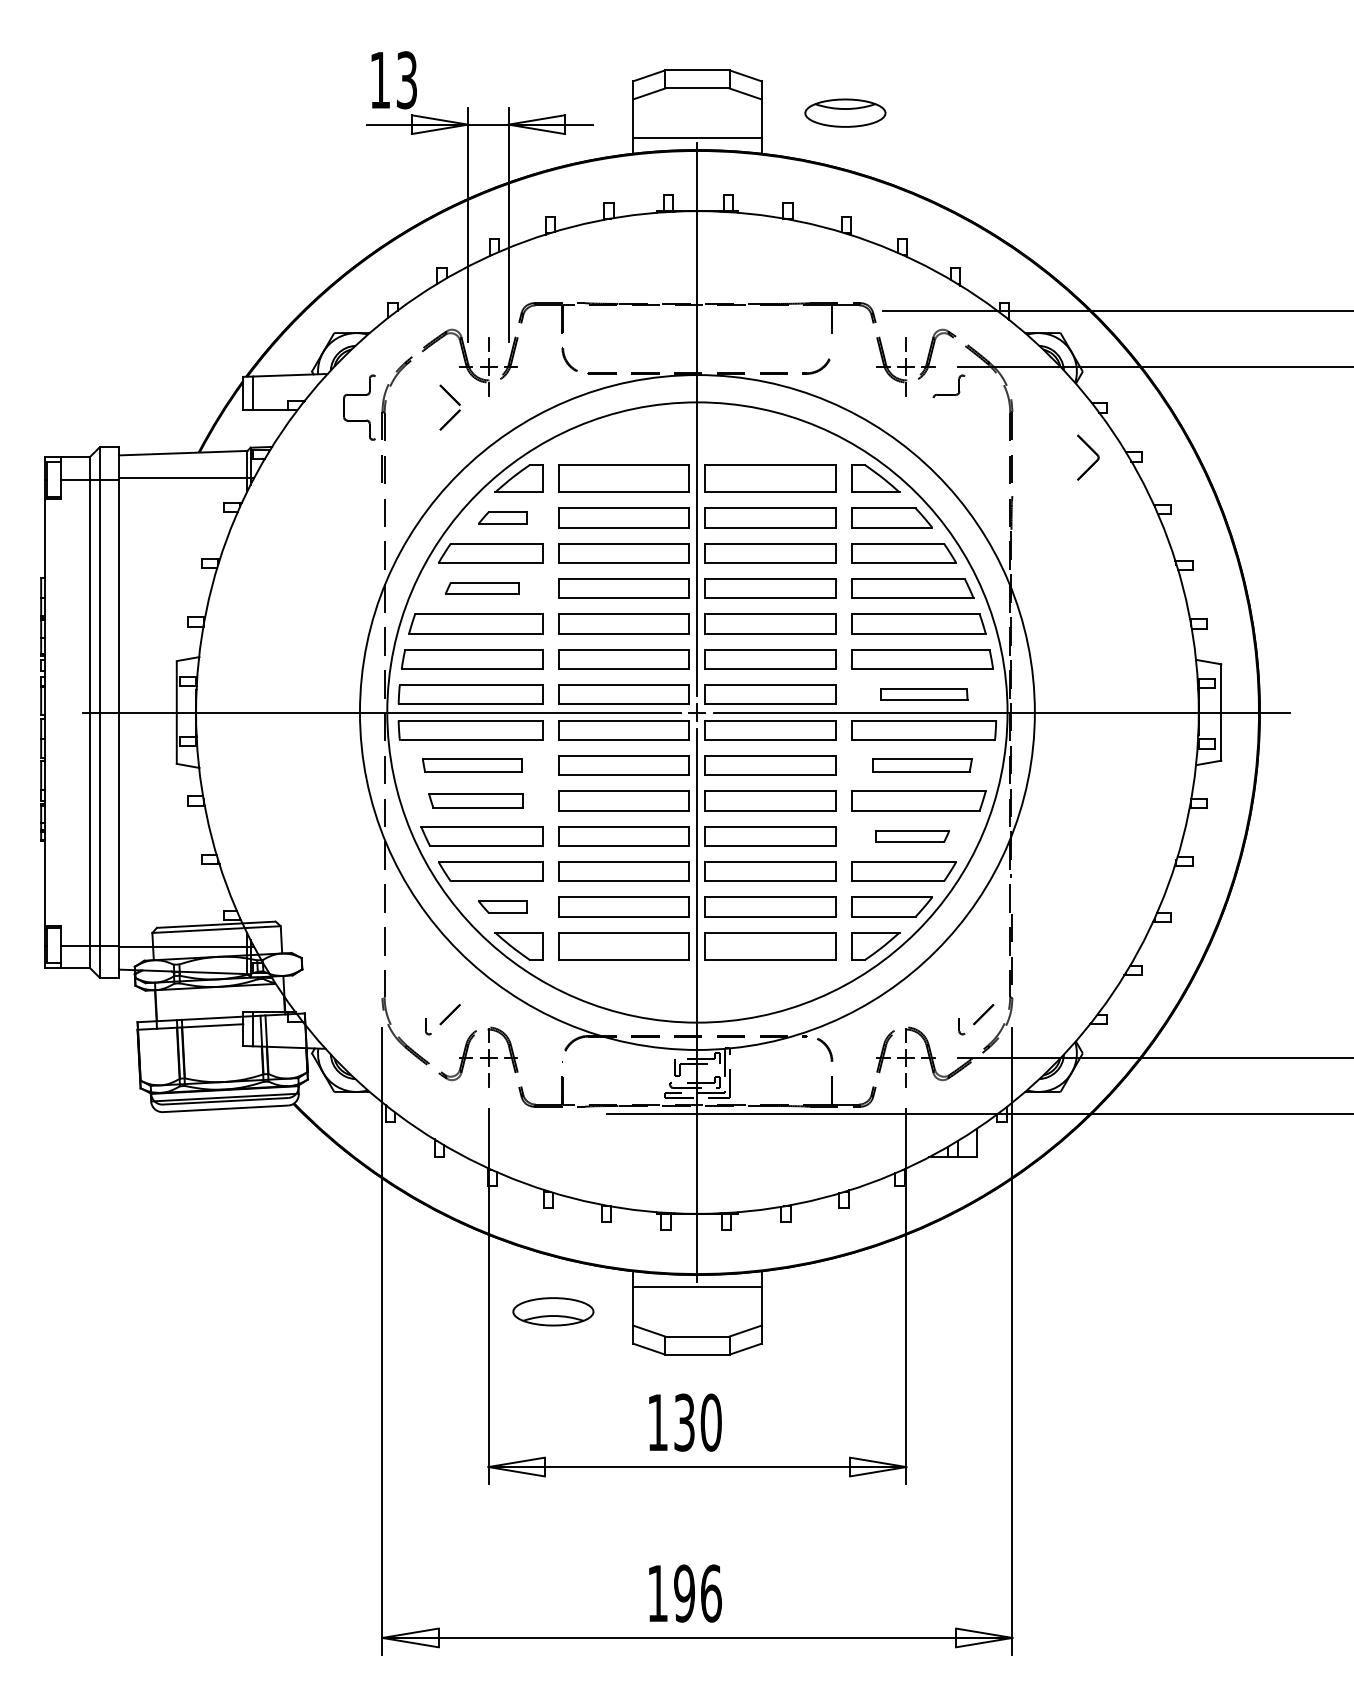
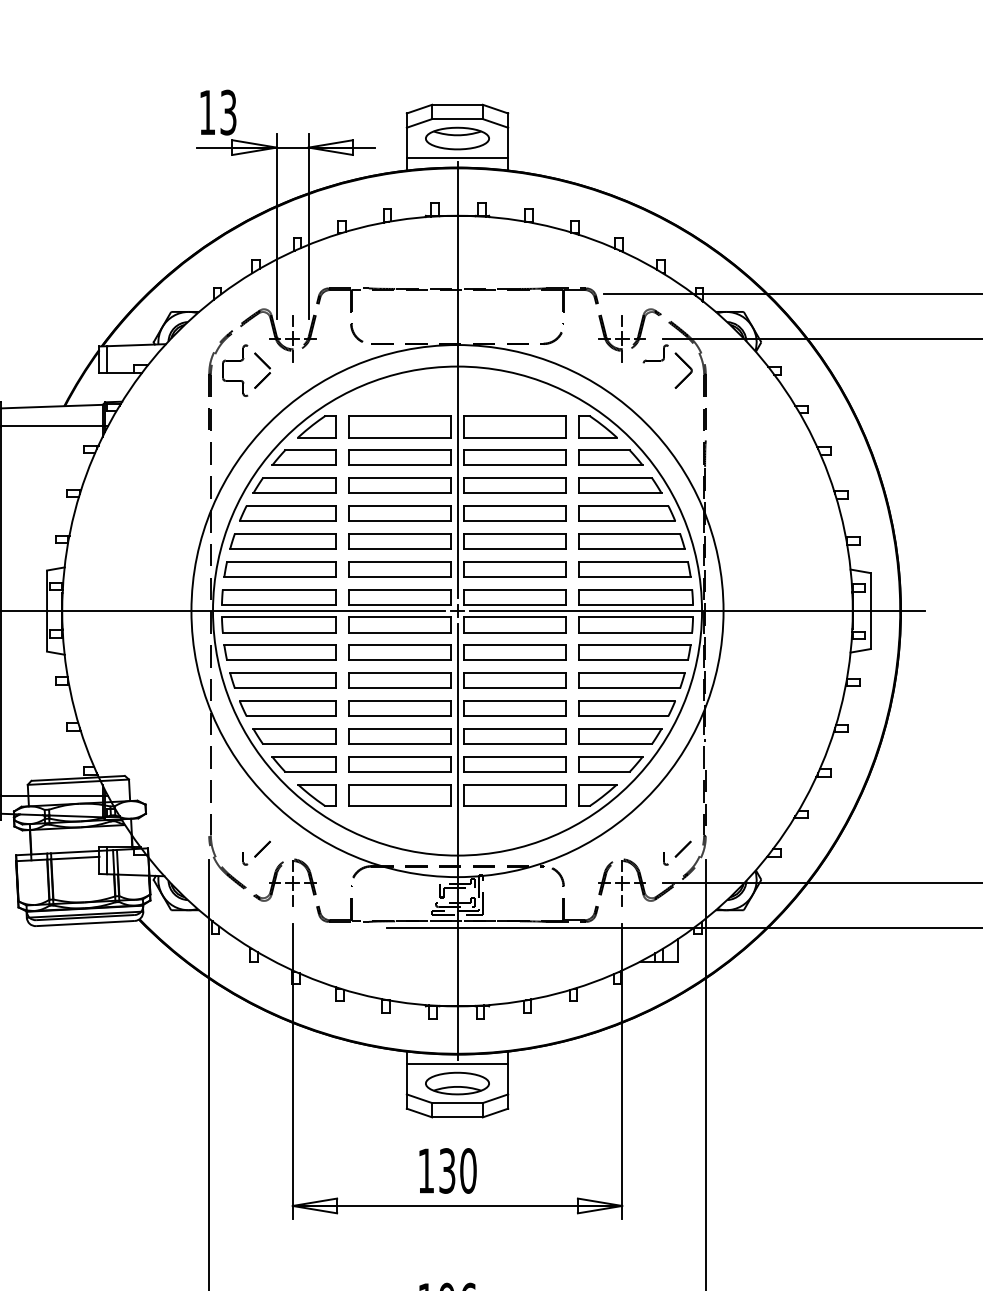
part: (845, 112) -> (457, 138), moved
part: (359, 395) -> (235, 361), moved
part: (1093, 452) -> (687, 366), moved
part: (502, 517) -> (303, 457), size x1.67
part: (481, 588) -> (287, 513), size x1.67
part: (924, 694) -> (636, 596), size x1.67
part: (471, 765) -> (279, 652), size x1.43
part: (922, 765) -> (634, 652), size x1.43
part: (475, 800) -> (282, 680), size x1.43
part: (912, 836) -> (627, 708), size x1.67
part: (502, 906) -> (303, 764), size x1.67
part: (553, 1311) -> (457, 1083), moved

